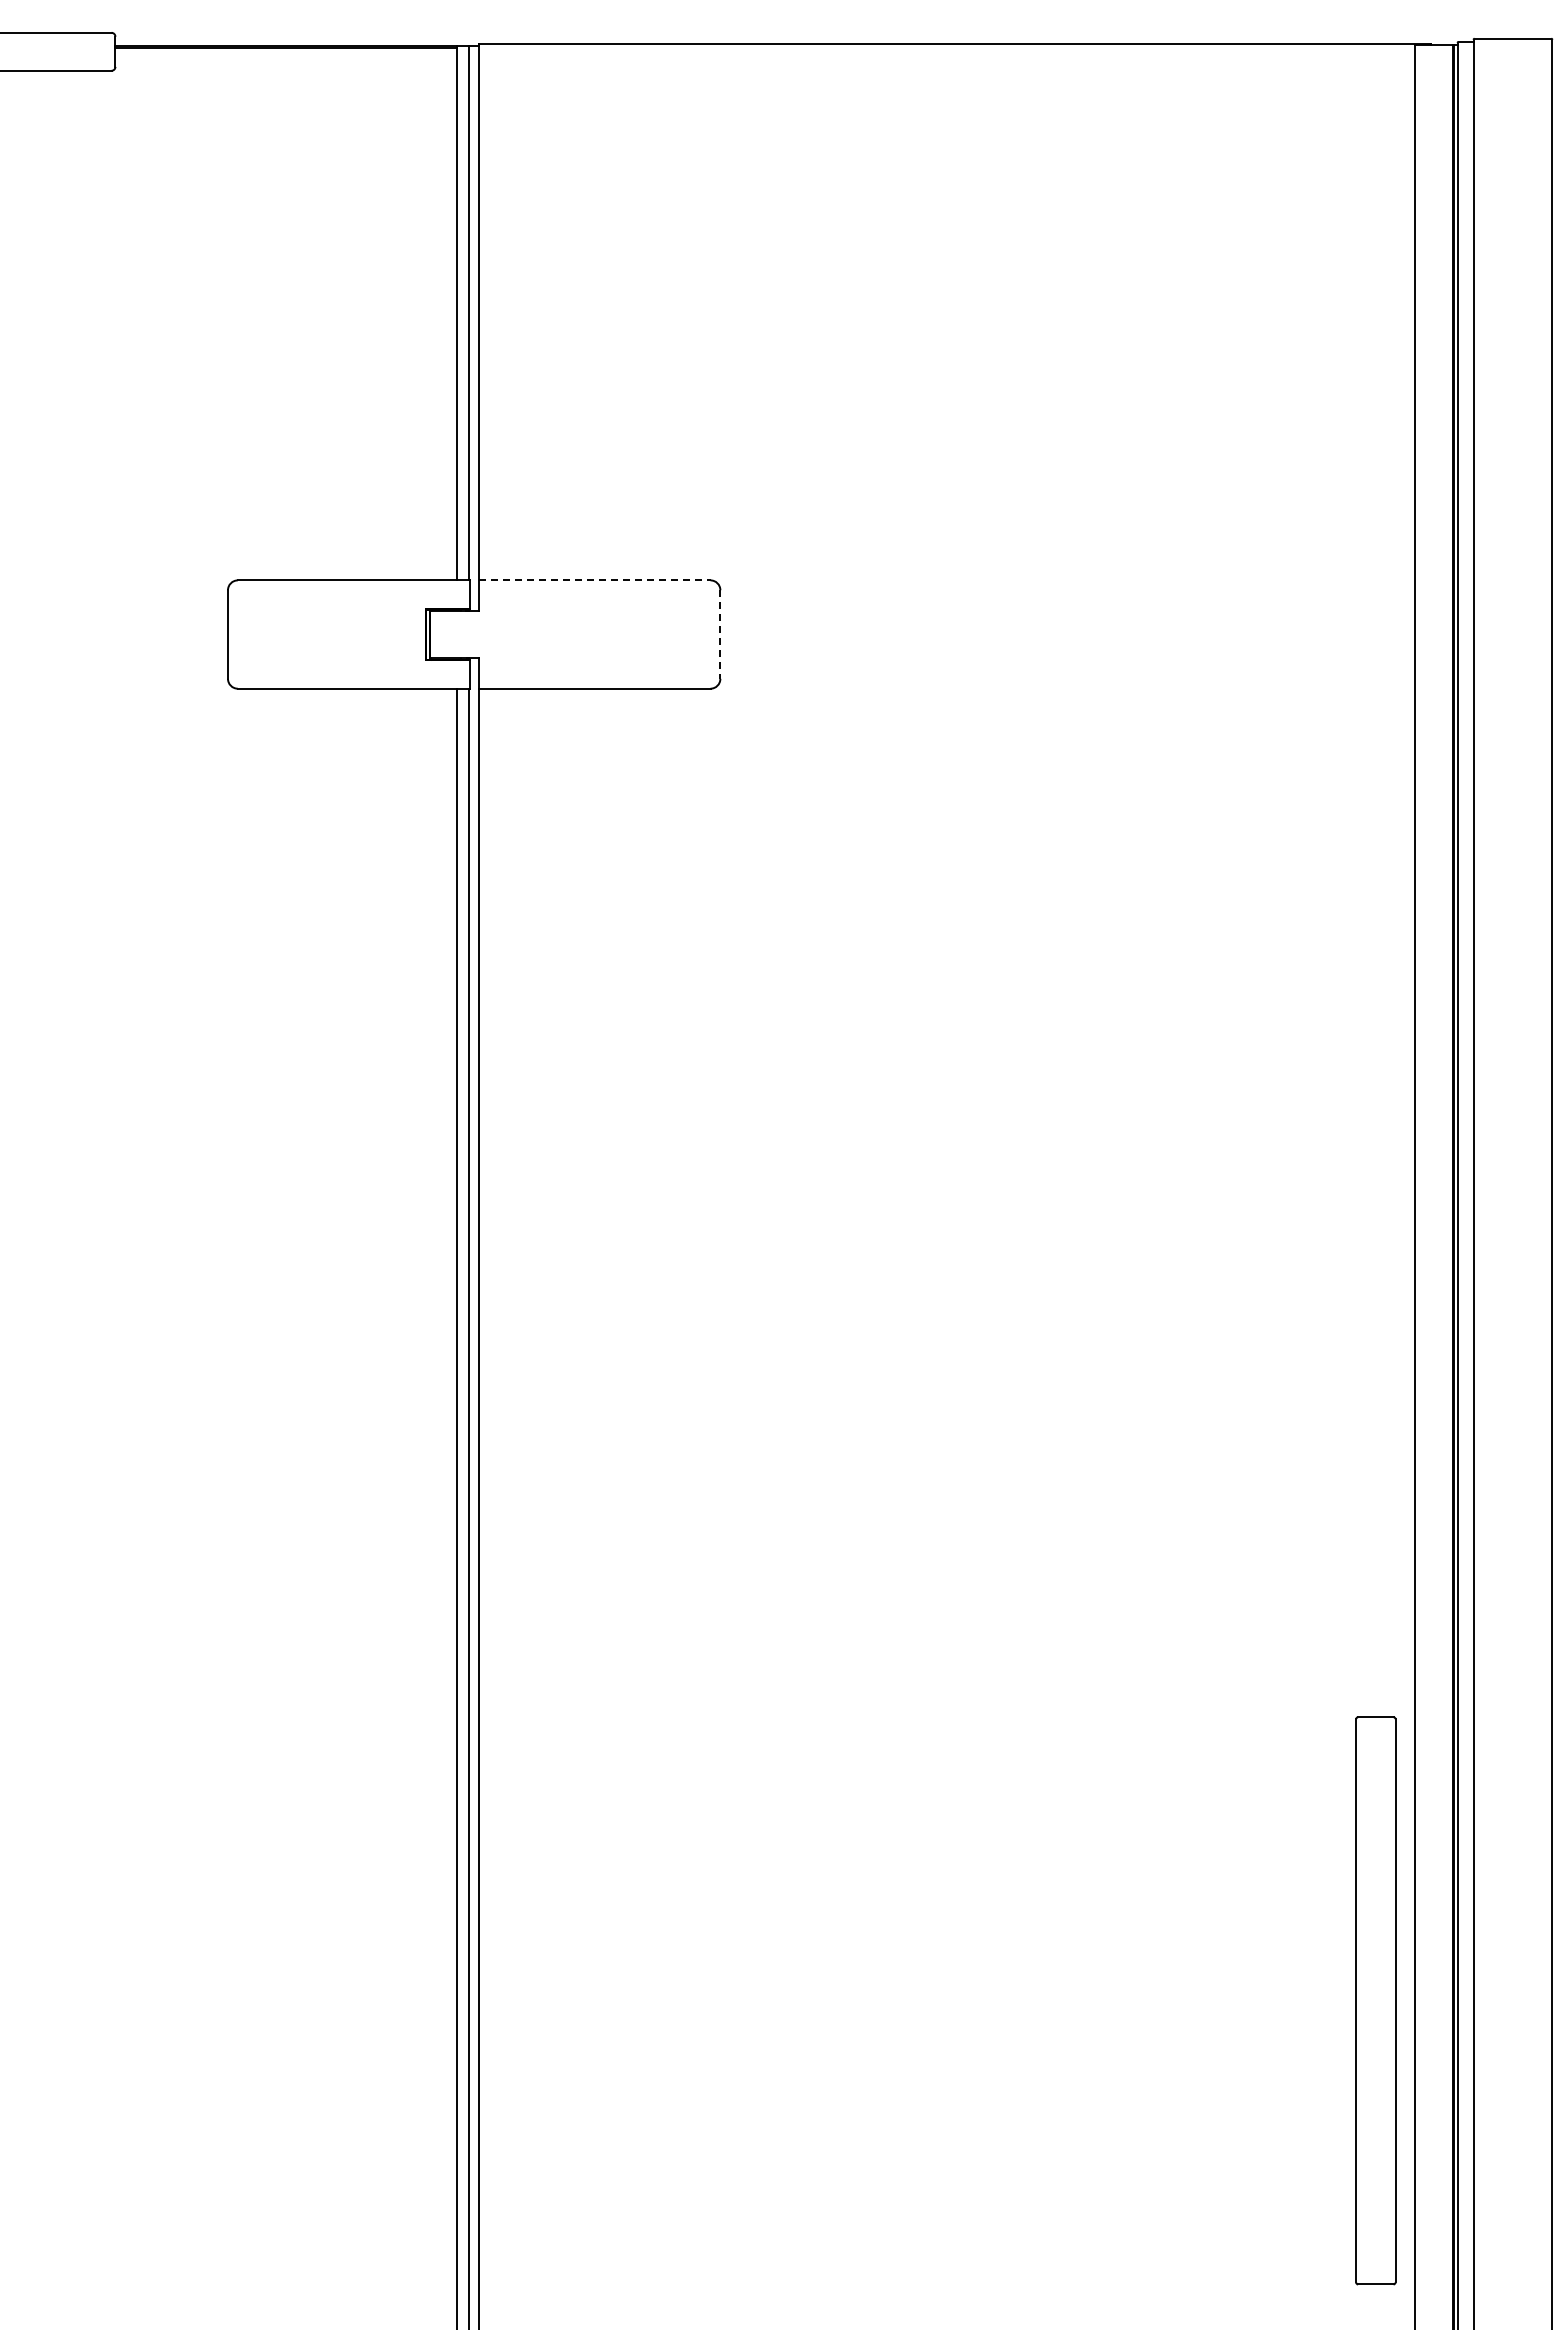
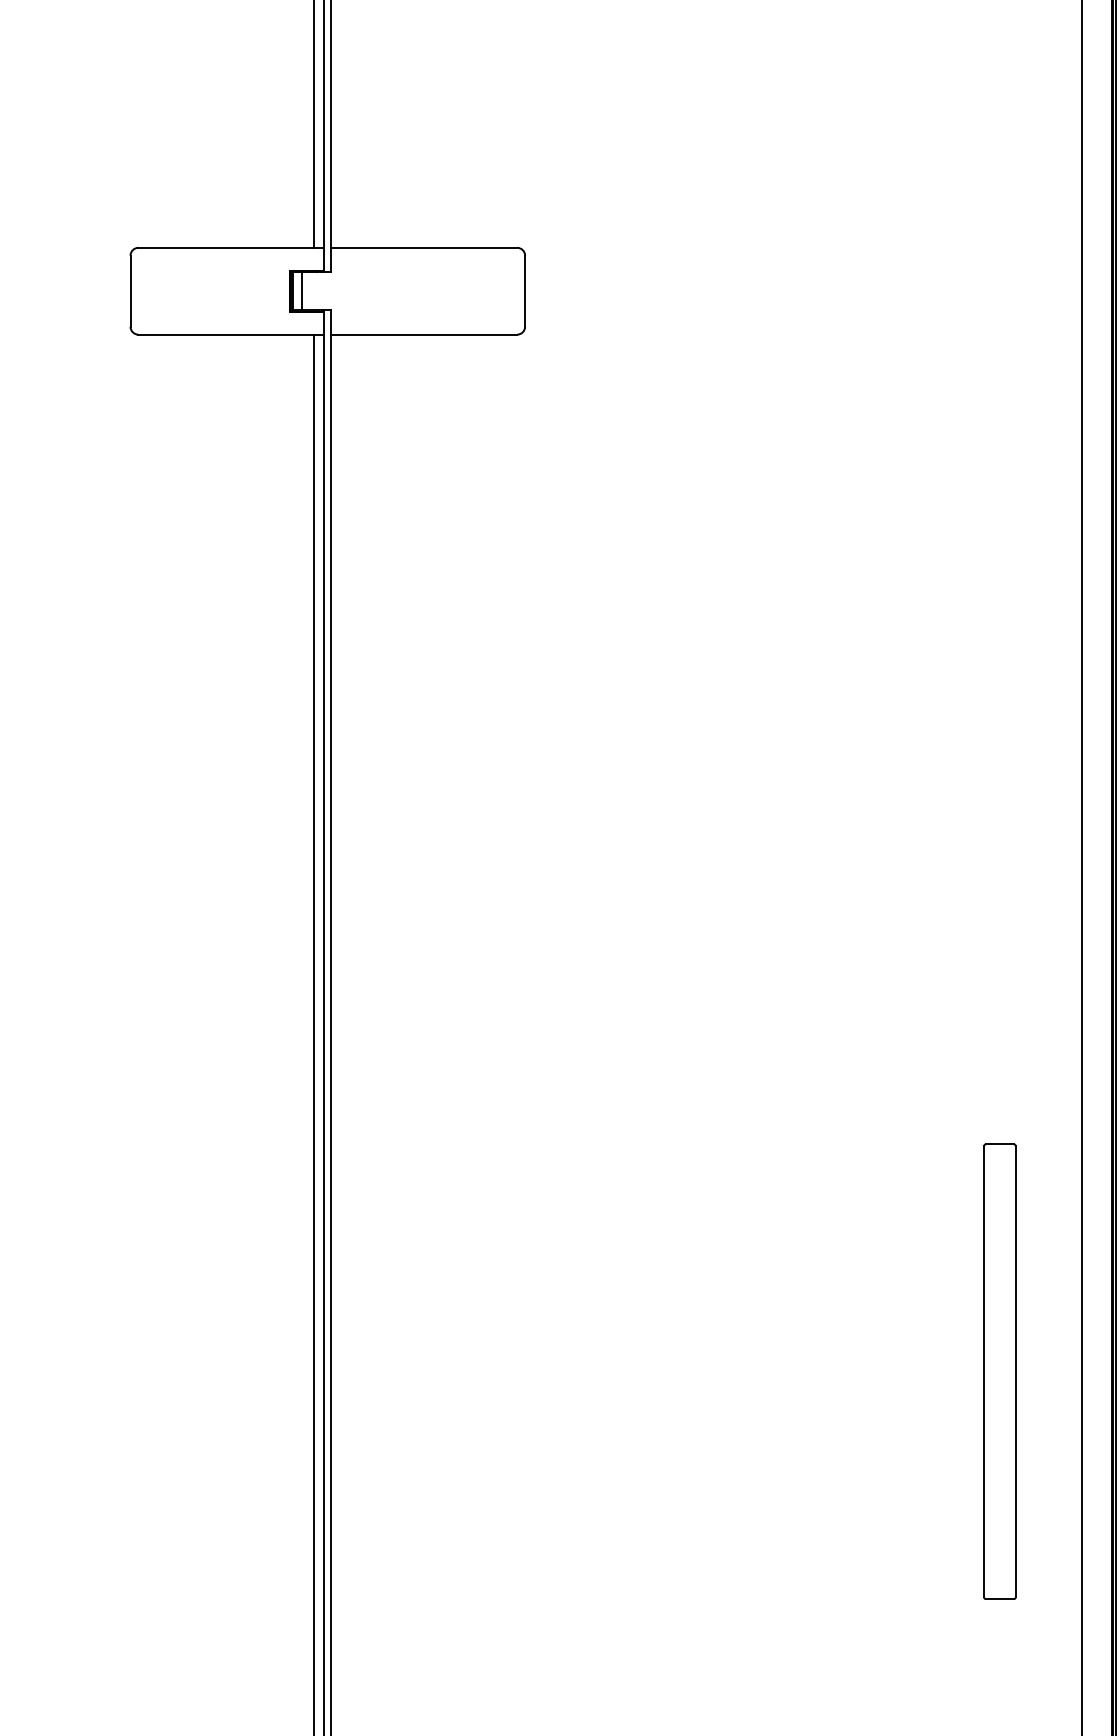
line: (594, 580) -> (424, 247), dashed -> solid
line: (442, 634) -> (302, 291), added
line: (720, 635) -> (525, 292), dashed -> solid
part: (1375, 2000) -> (999, 1371), moved

